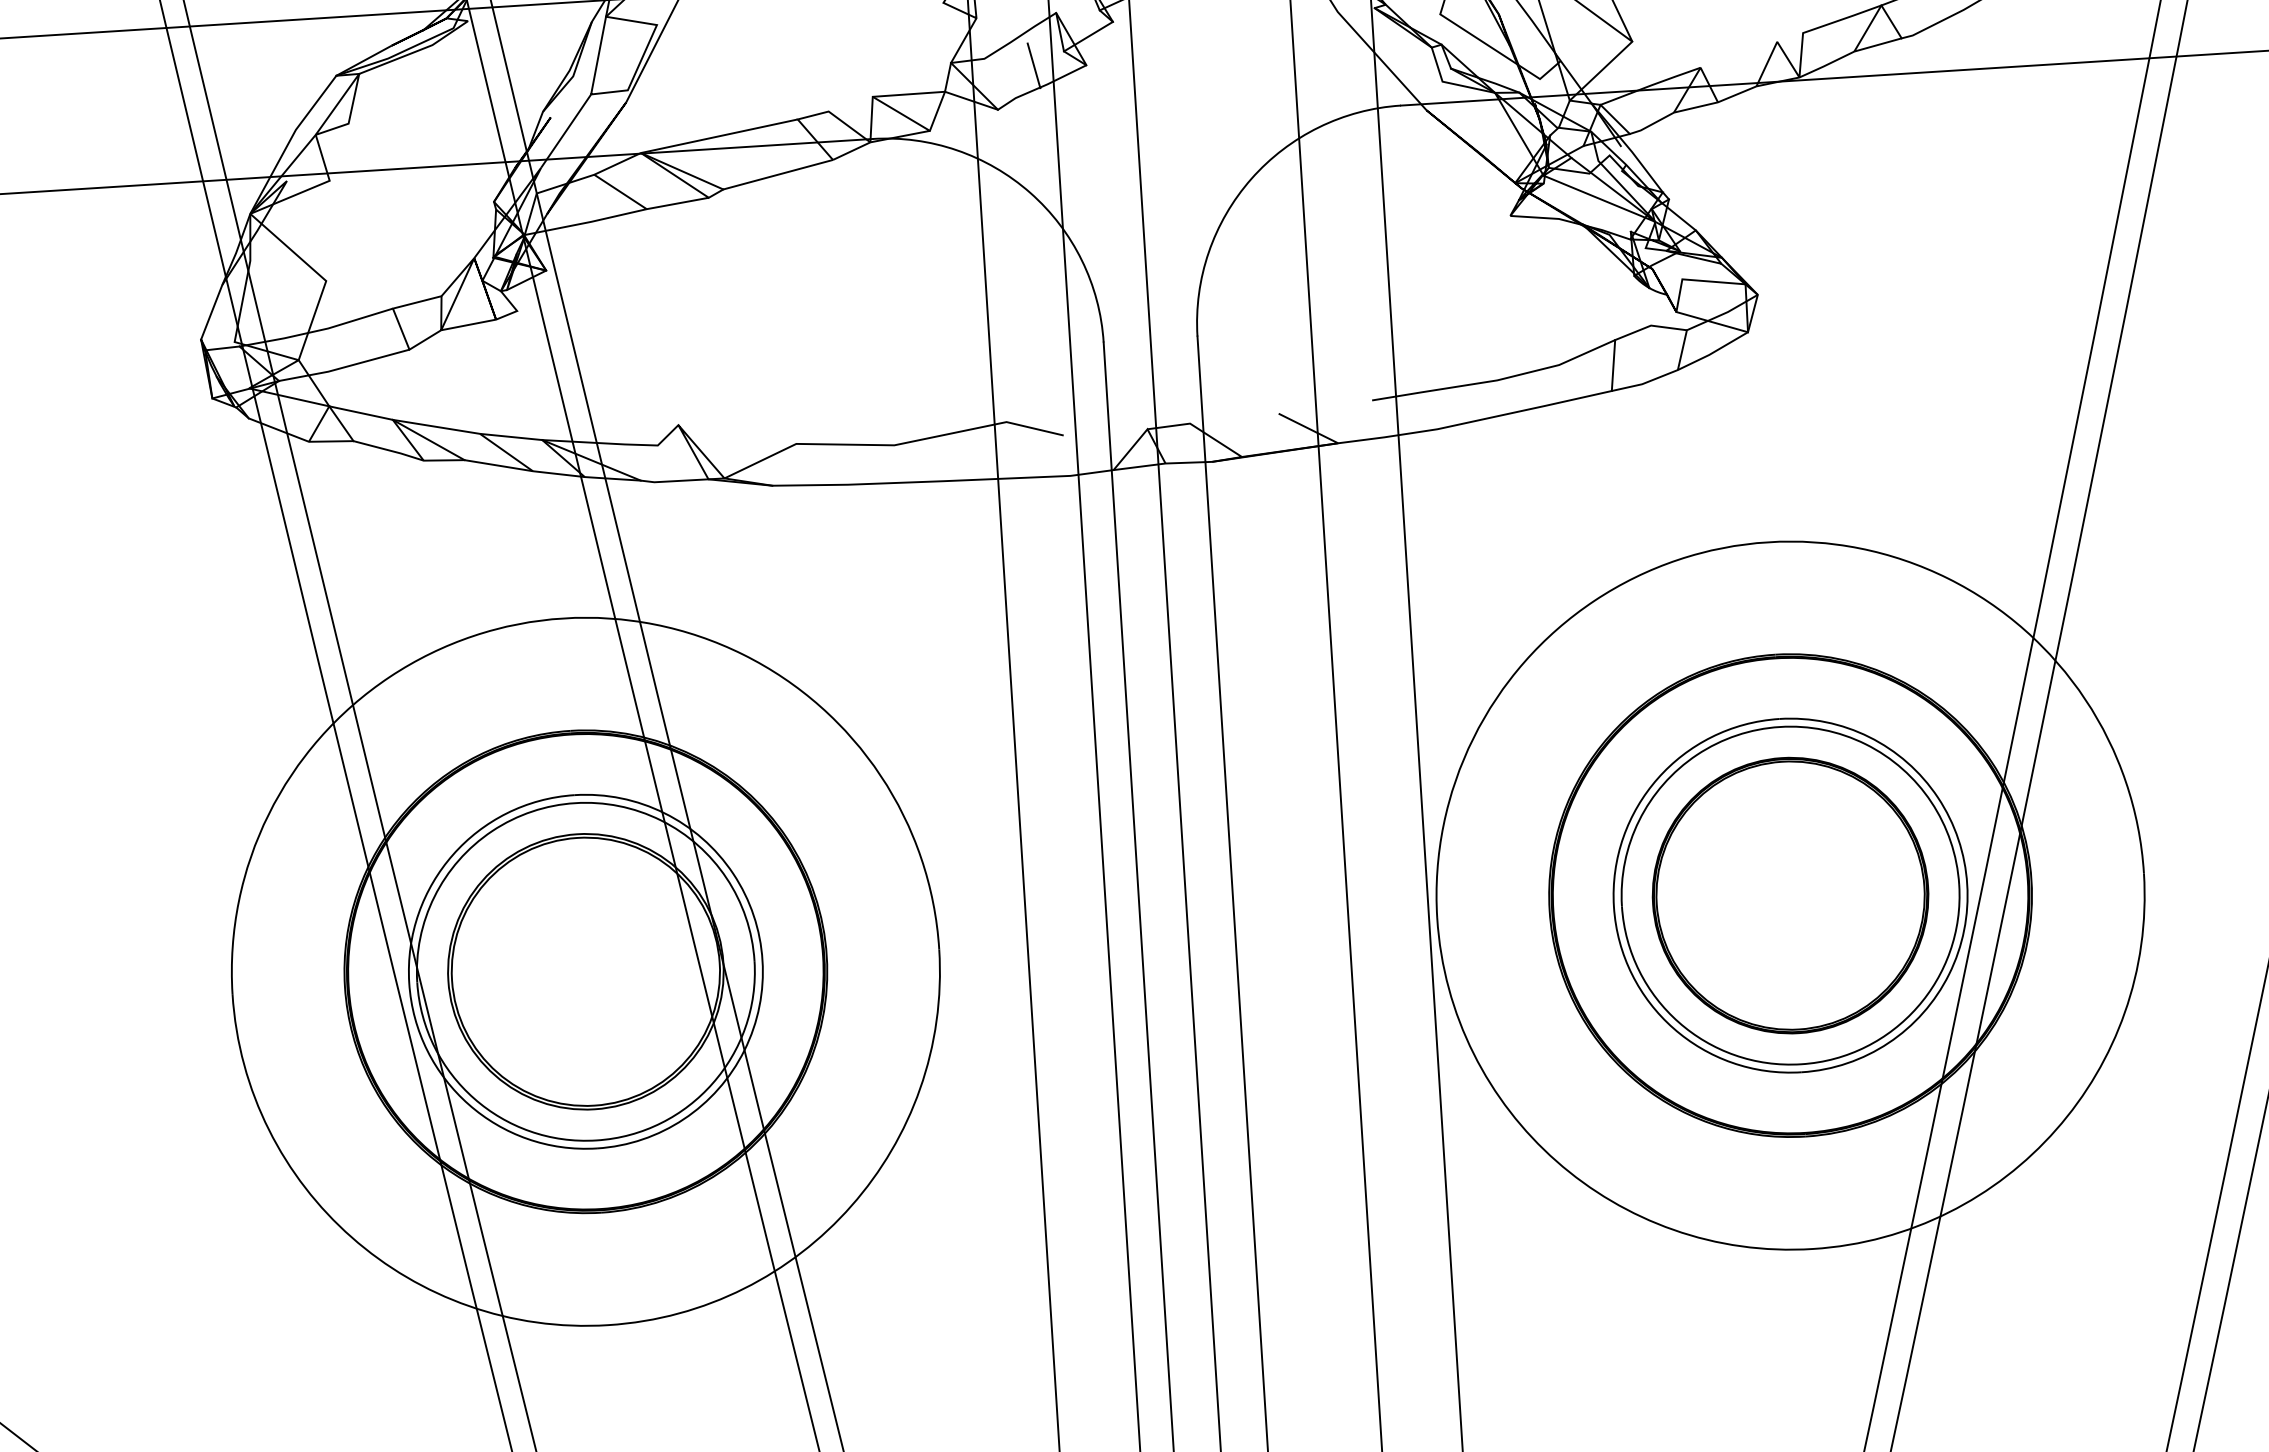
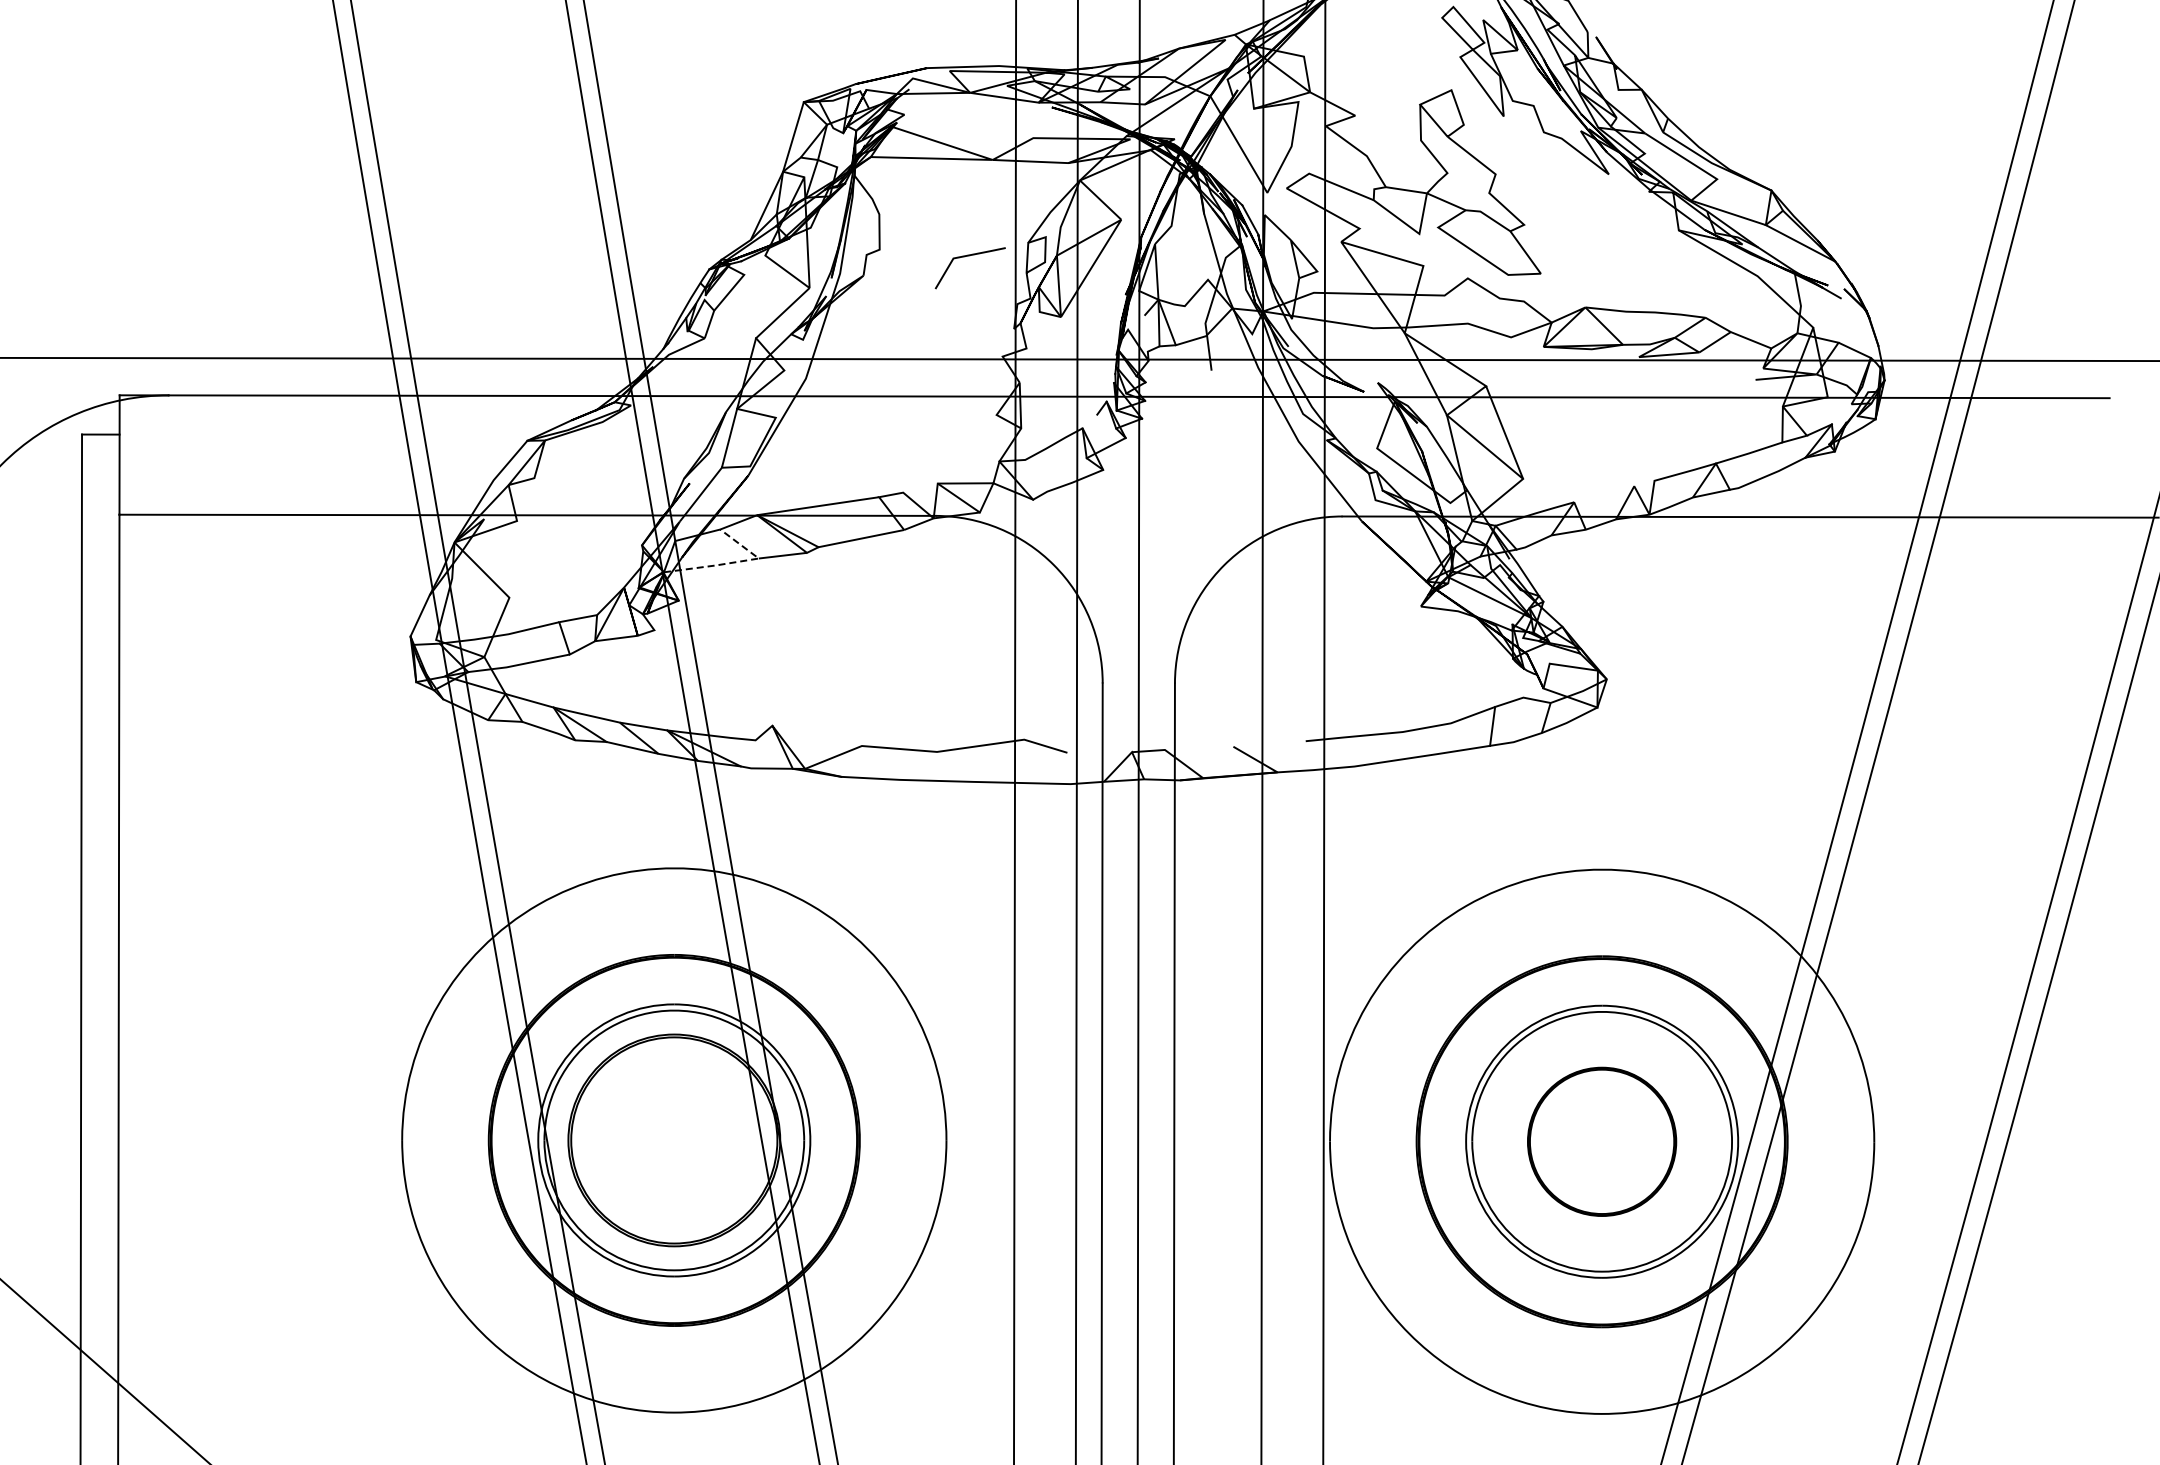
line: (1033, 65) -> (1062, 467), removed
line: (616, 216) -> (735, 562), solid -> dashed
part: (1789, 895) -> (1601, 1141), size x0.7

